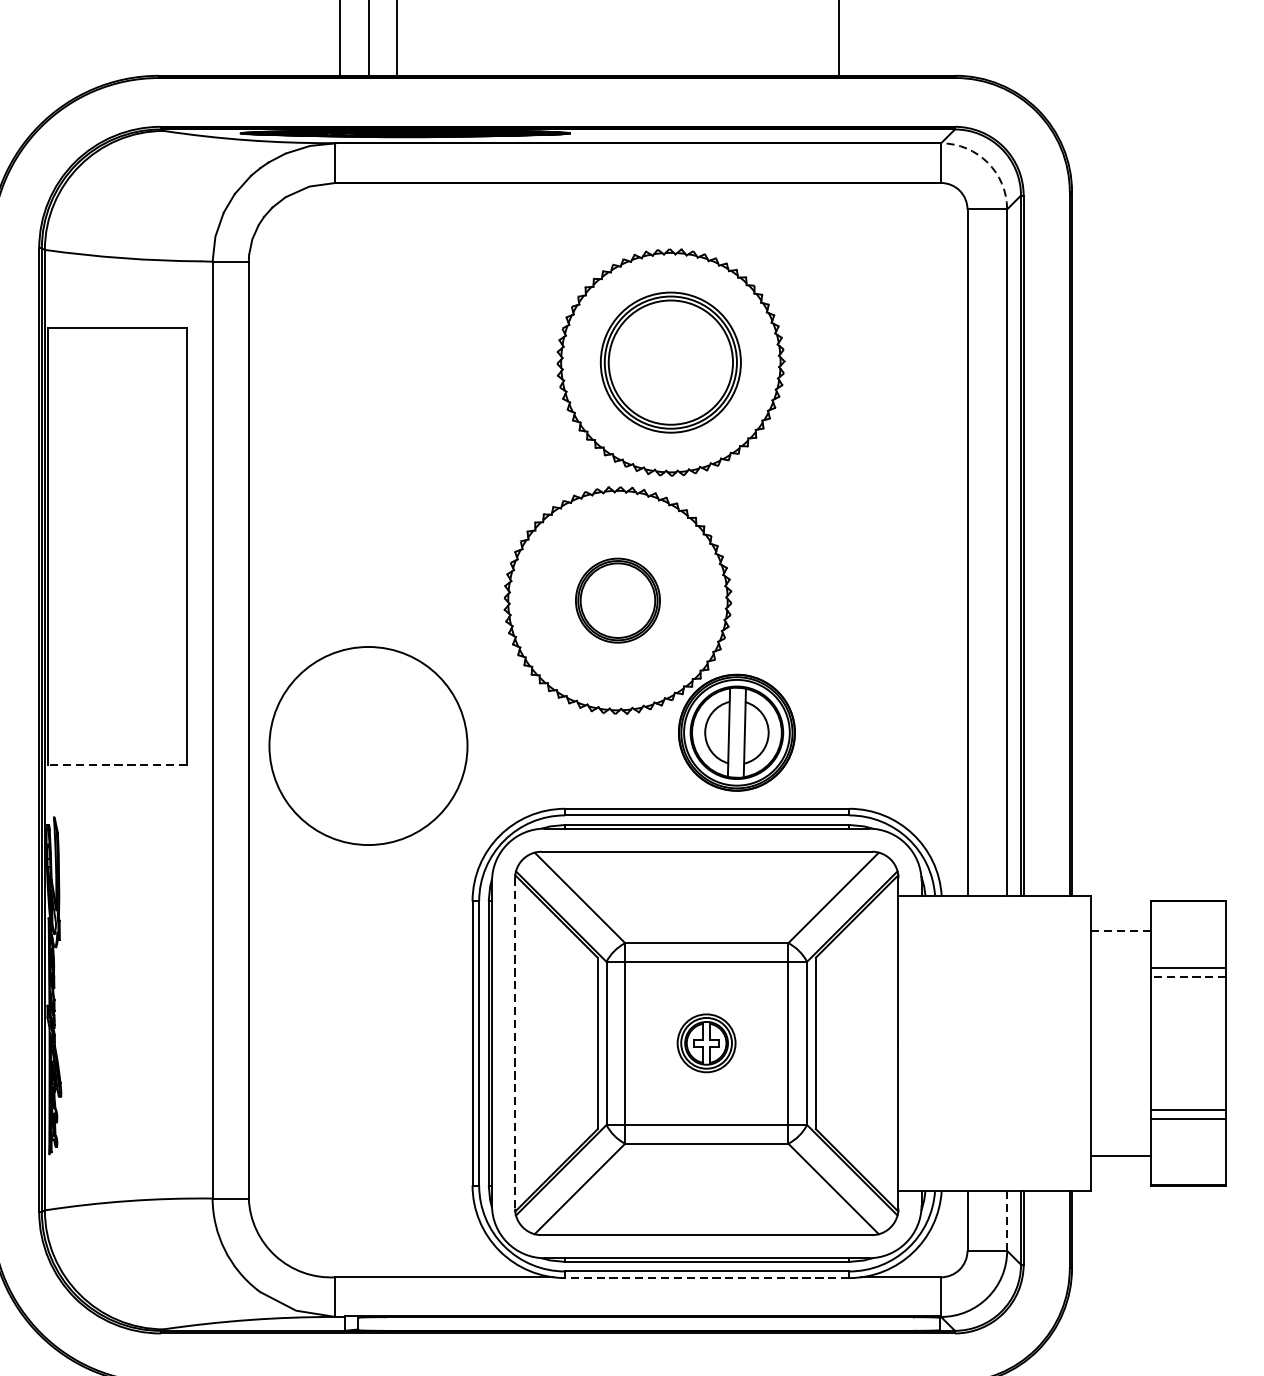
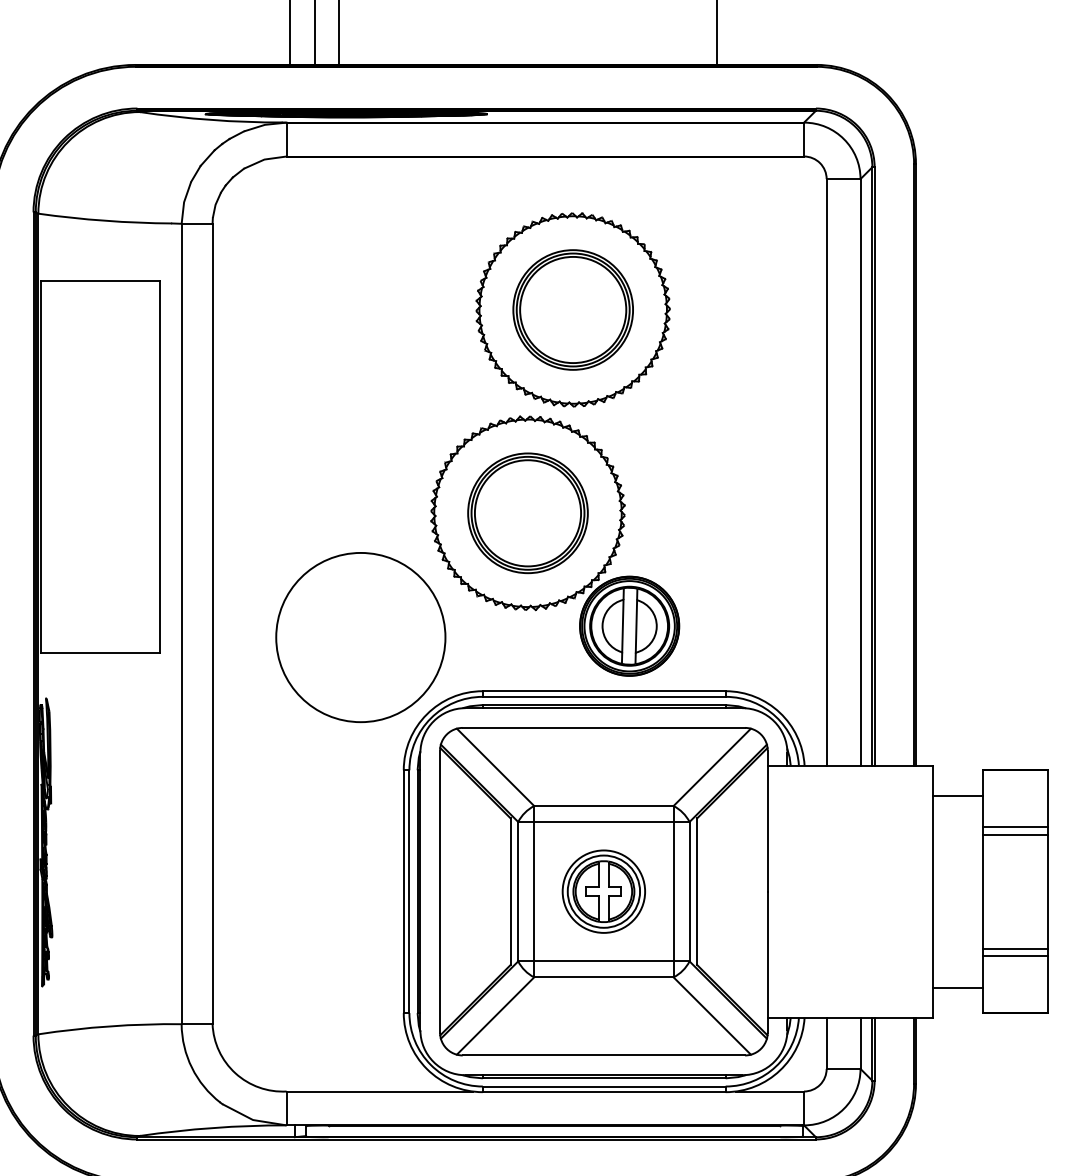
arc: (987, 163) -> (843, 139), dashed -> solid
part: (617, 600) -> (527, 513), size x1.67
circle: (368, 745) -> (360, 637), moved
line: (117, 764) -> (100, 653), dashed -> solid
line: (1120, 930) -> (957, 795), dashed -> solid
line: (1188, 976) -> (1015, 834), dashed -> solid
part: (706, 1043) -> (603, 891), size x1.67
line: (515, 1044) -> (440, 892), dashed -> solid
line: (1007, 1221) -> (860, 1043), dashed -> solid
line: (706, 1278) -> (603, 1092), dashed -> solid

